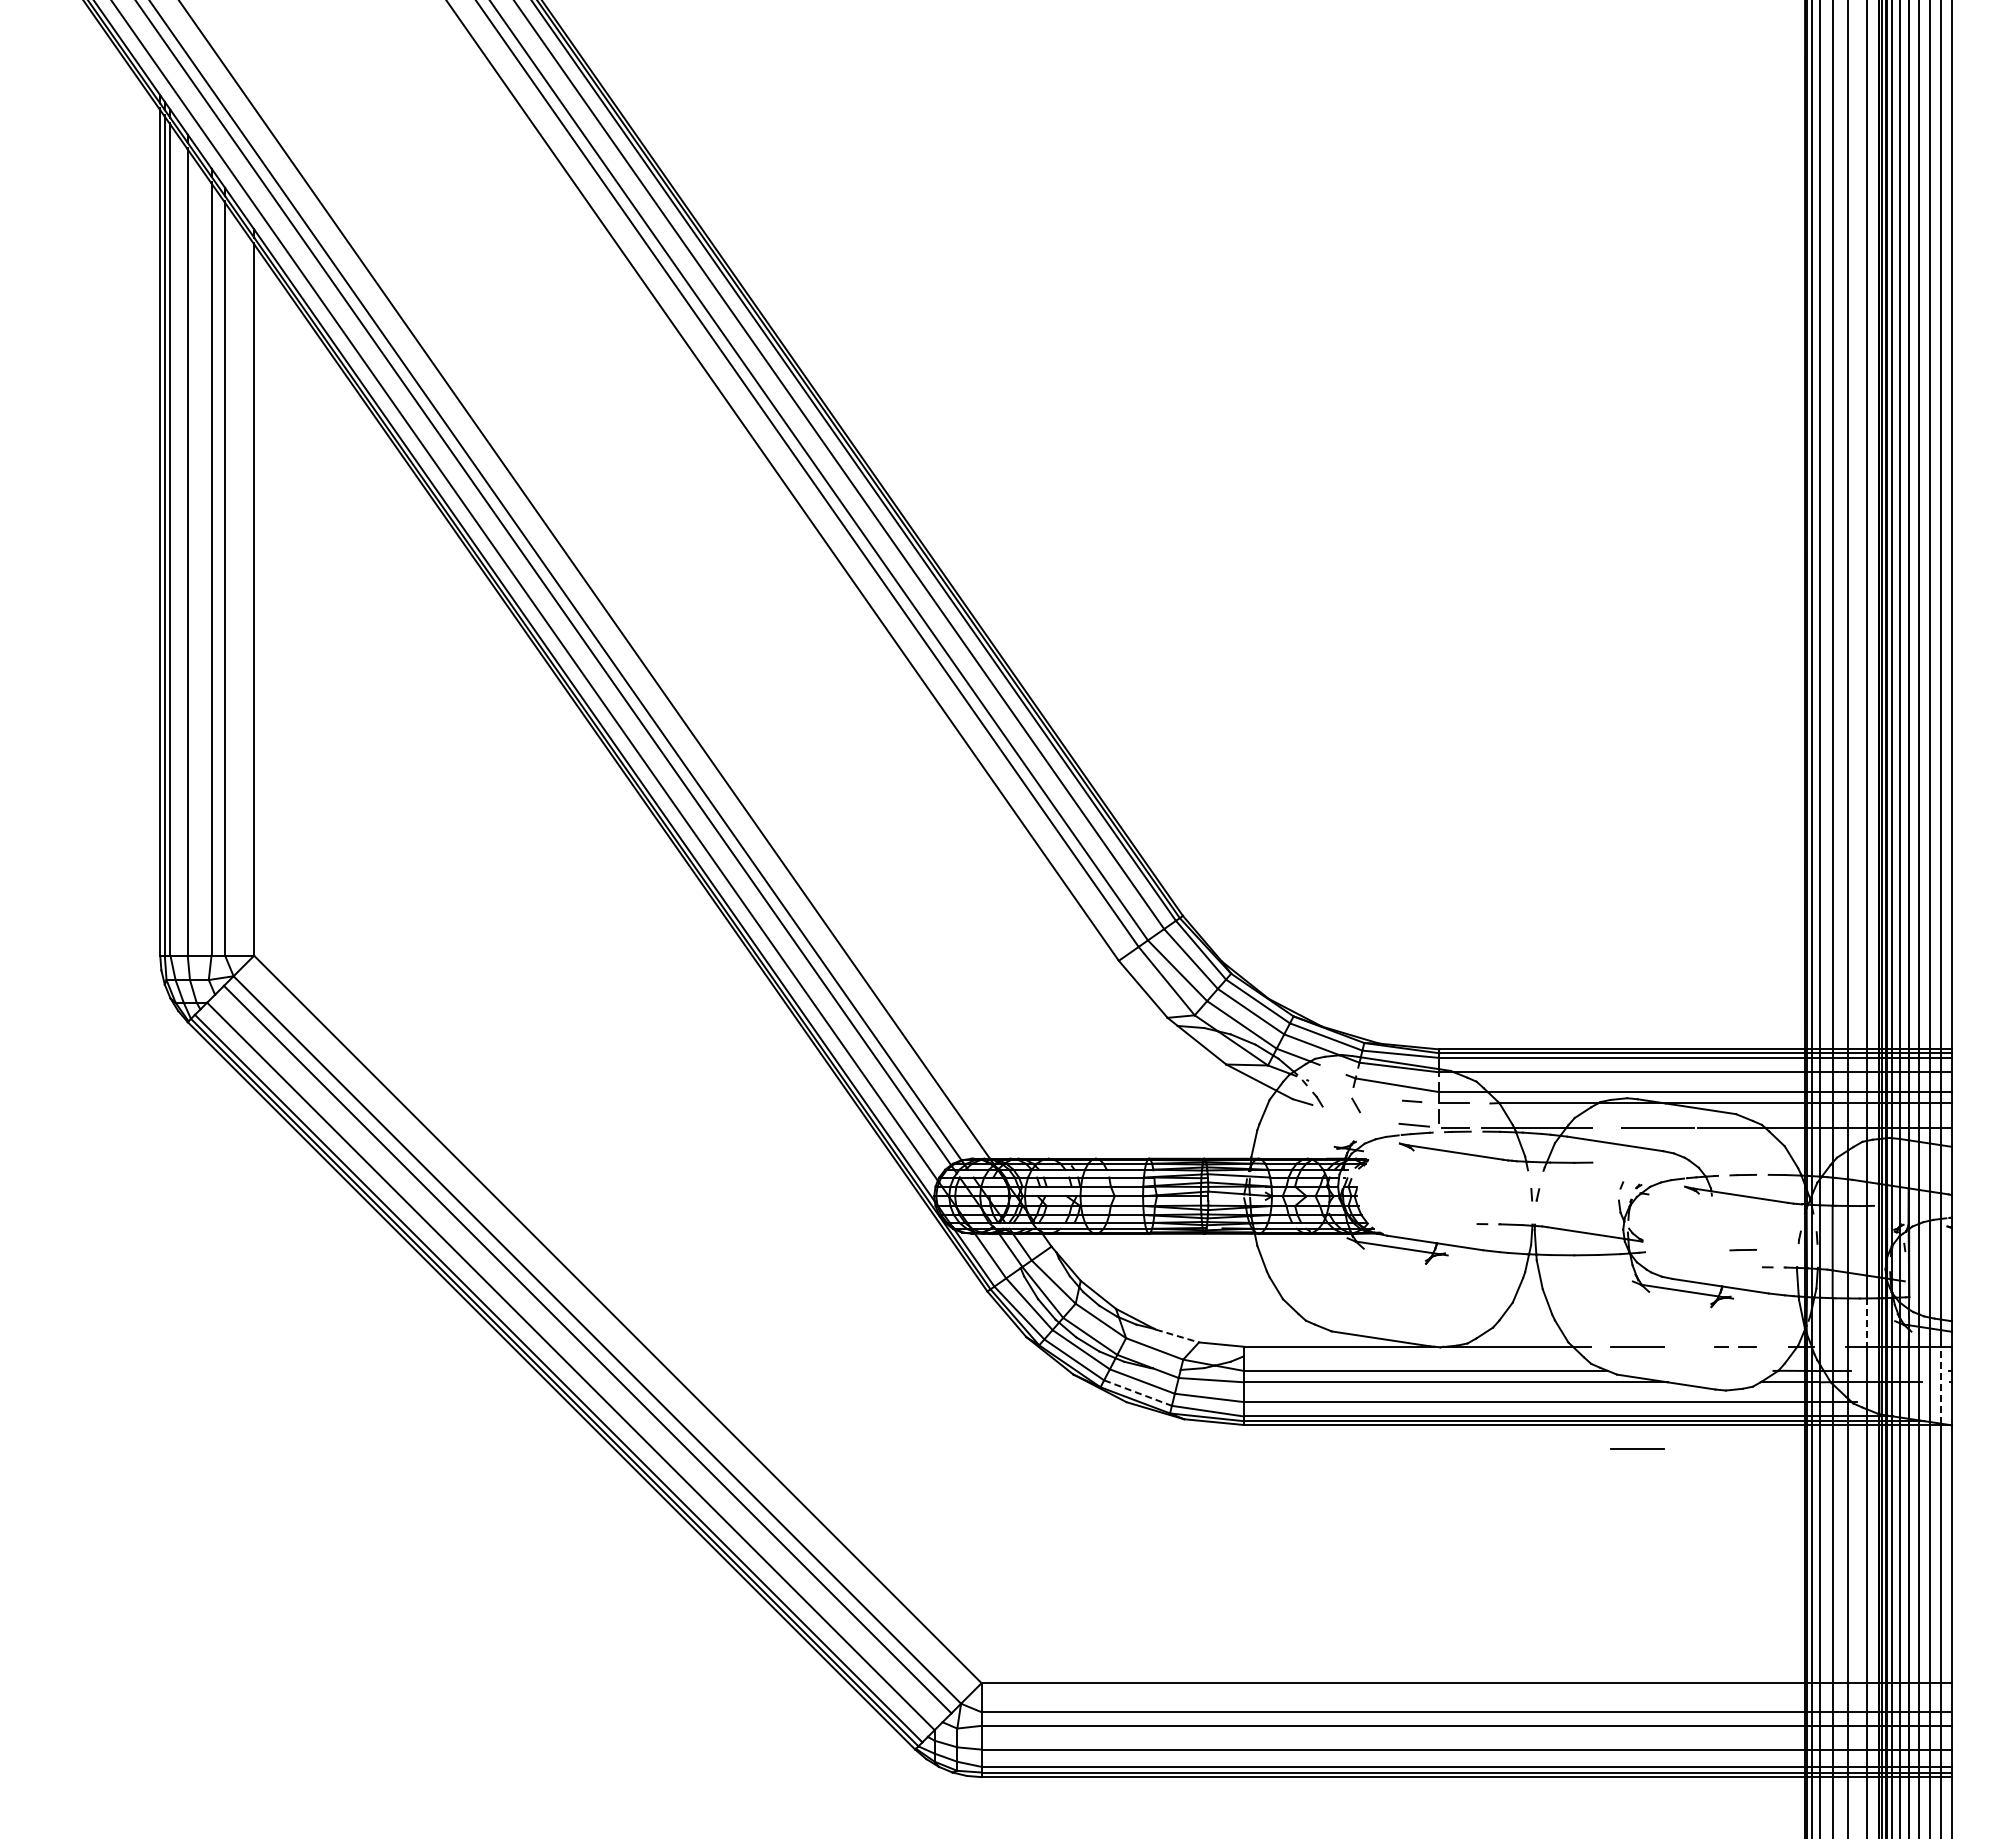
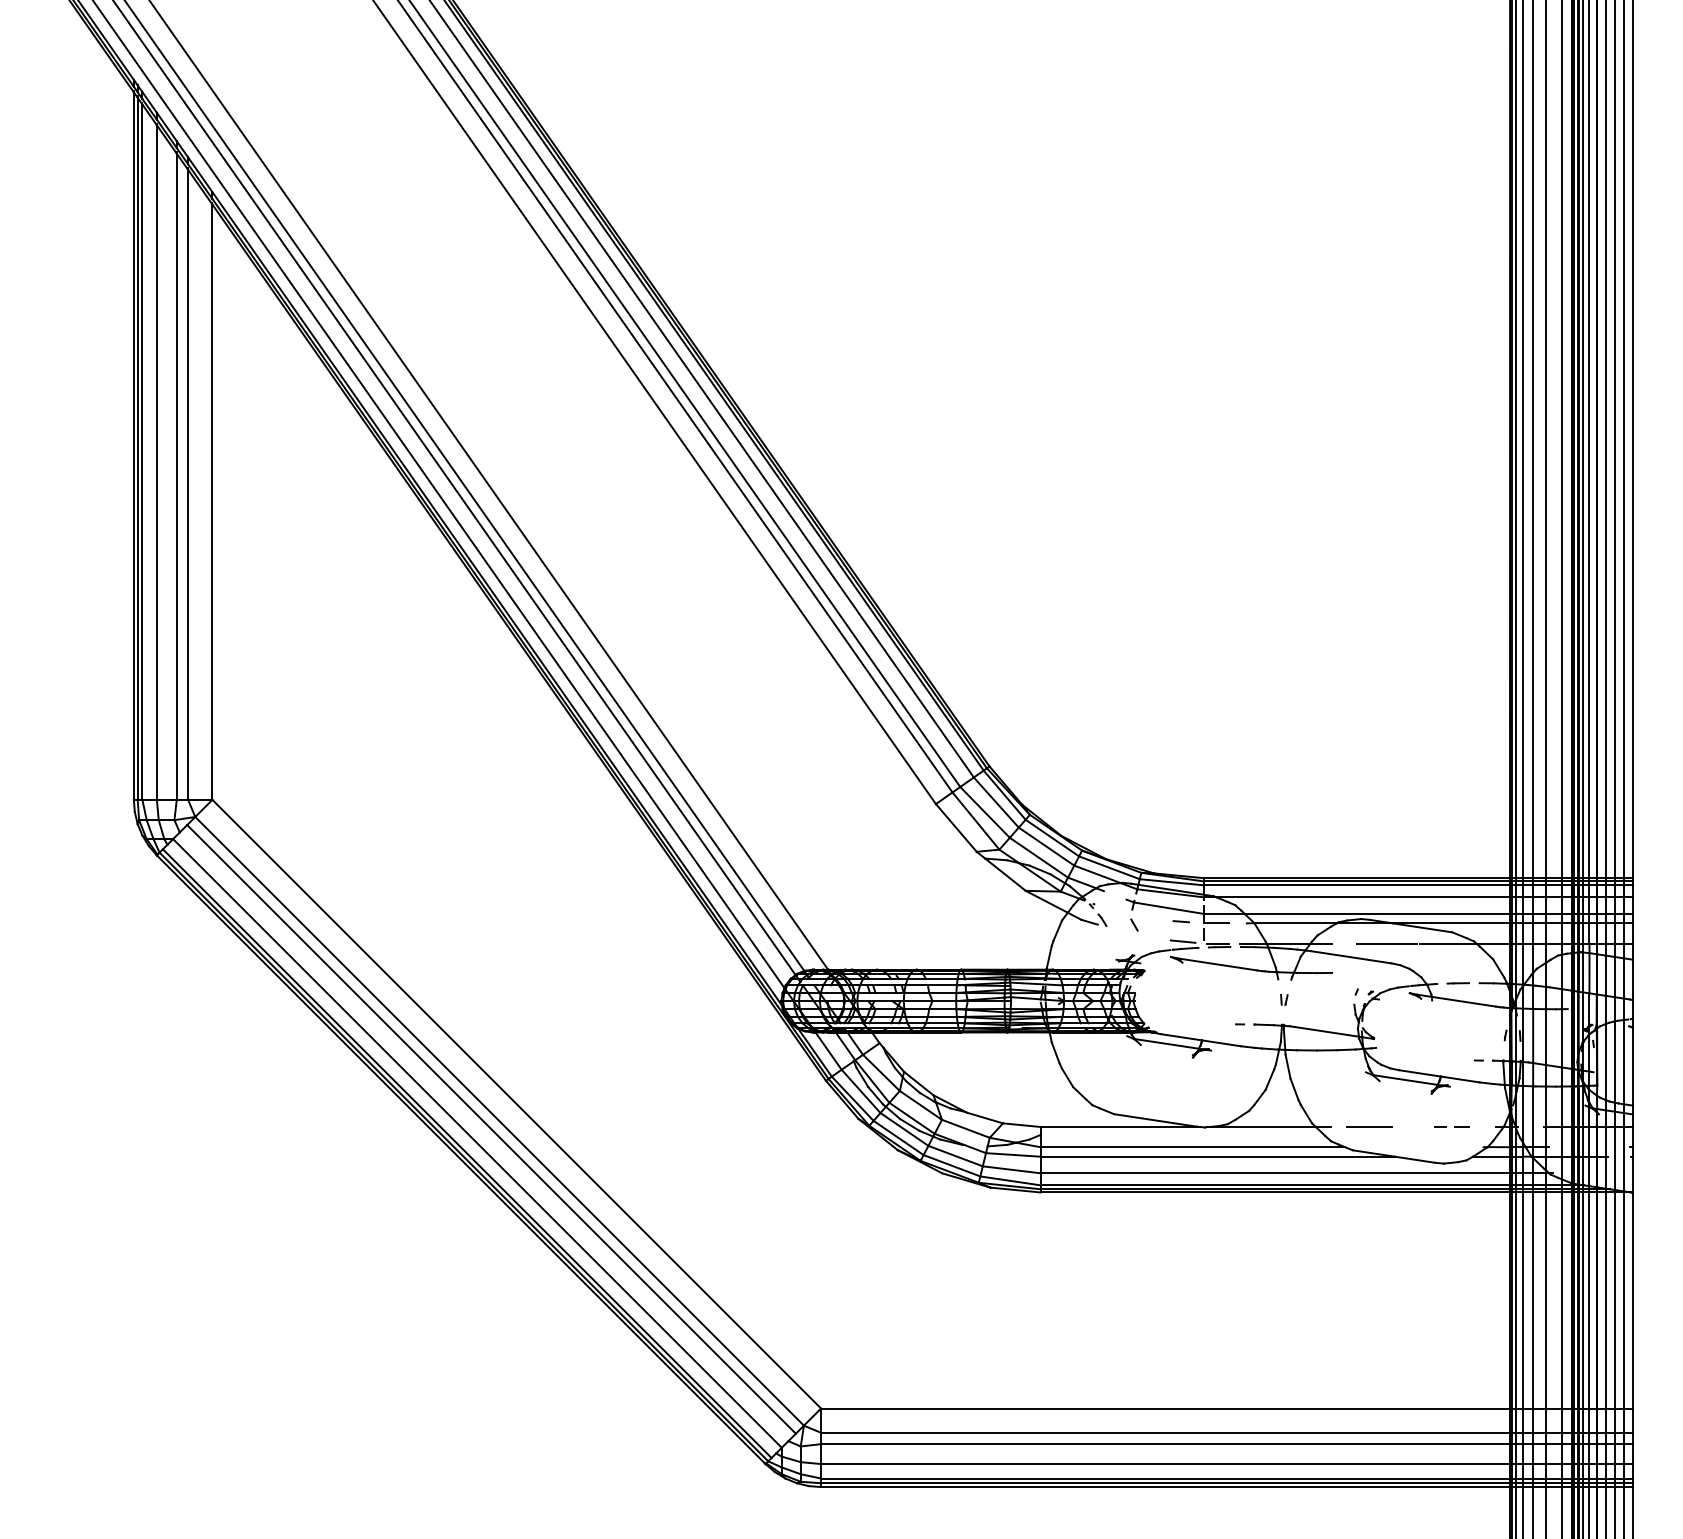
line: (1742, 1250) -> (1457, 1046), removed
line: (1866, 1323) -> (1561, 1107), dashed -> solid
line: (1177, 1336) -> (984, 1118), dashed -> solid
line: (1941, 1384) -> (1624, 1158), dashed -> solid
line: (1138, 1393) -> (952, 1166), dashed -> solid
line: (1637, 1448) -> (1369, 1212), removed

